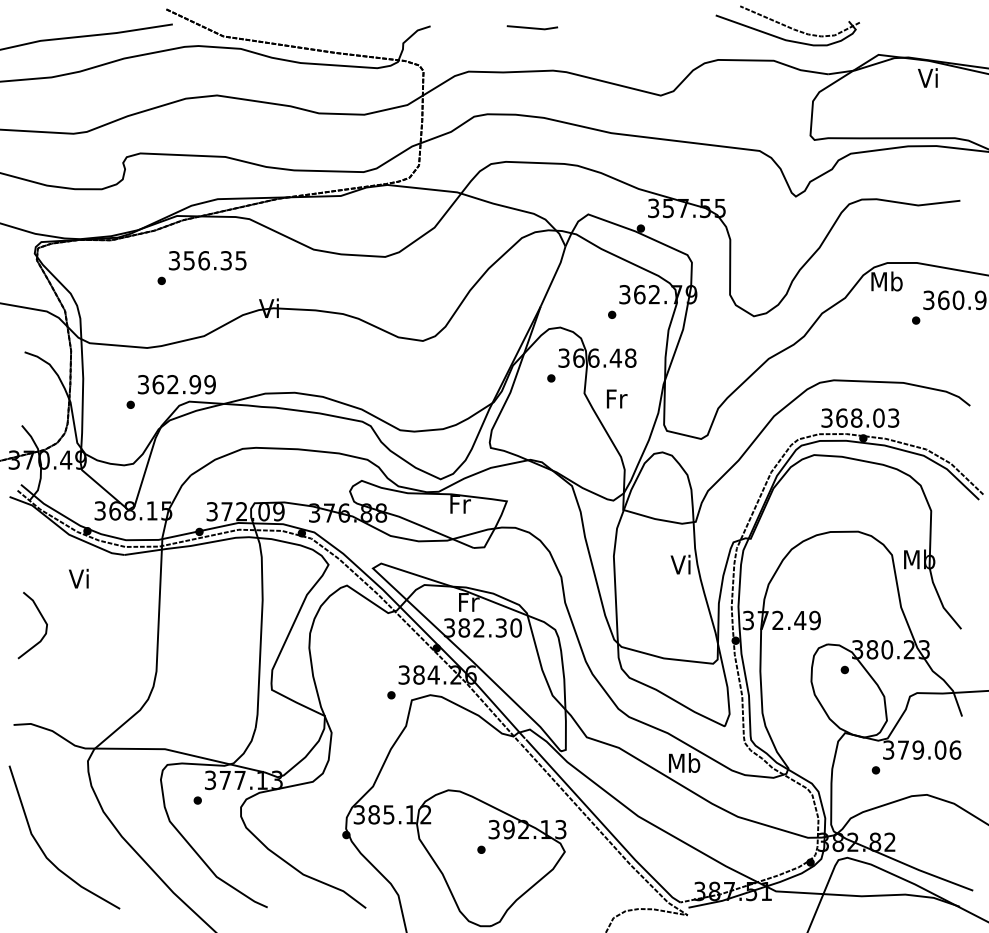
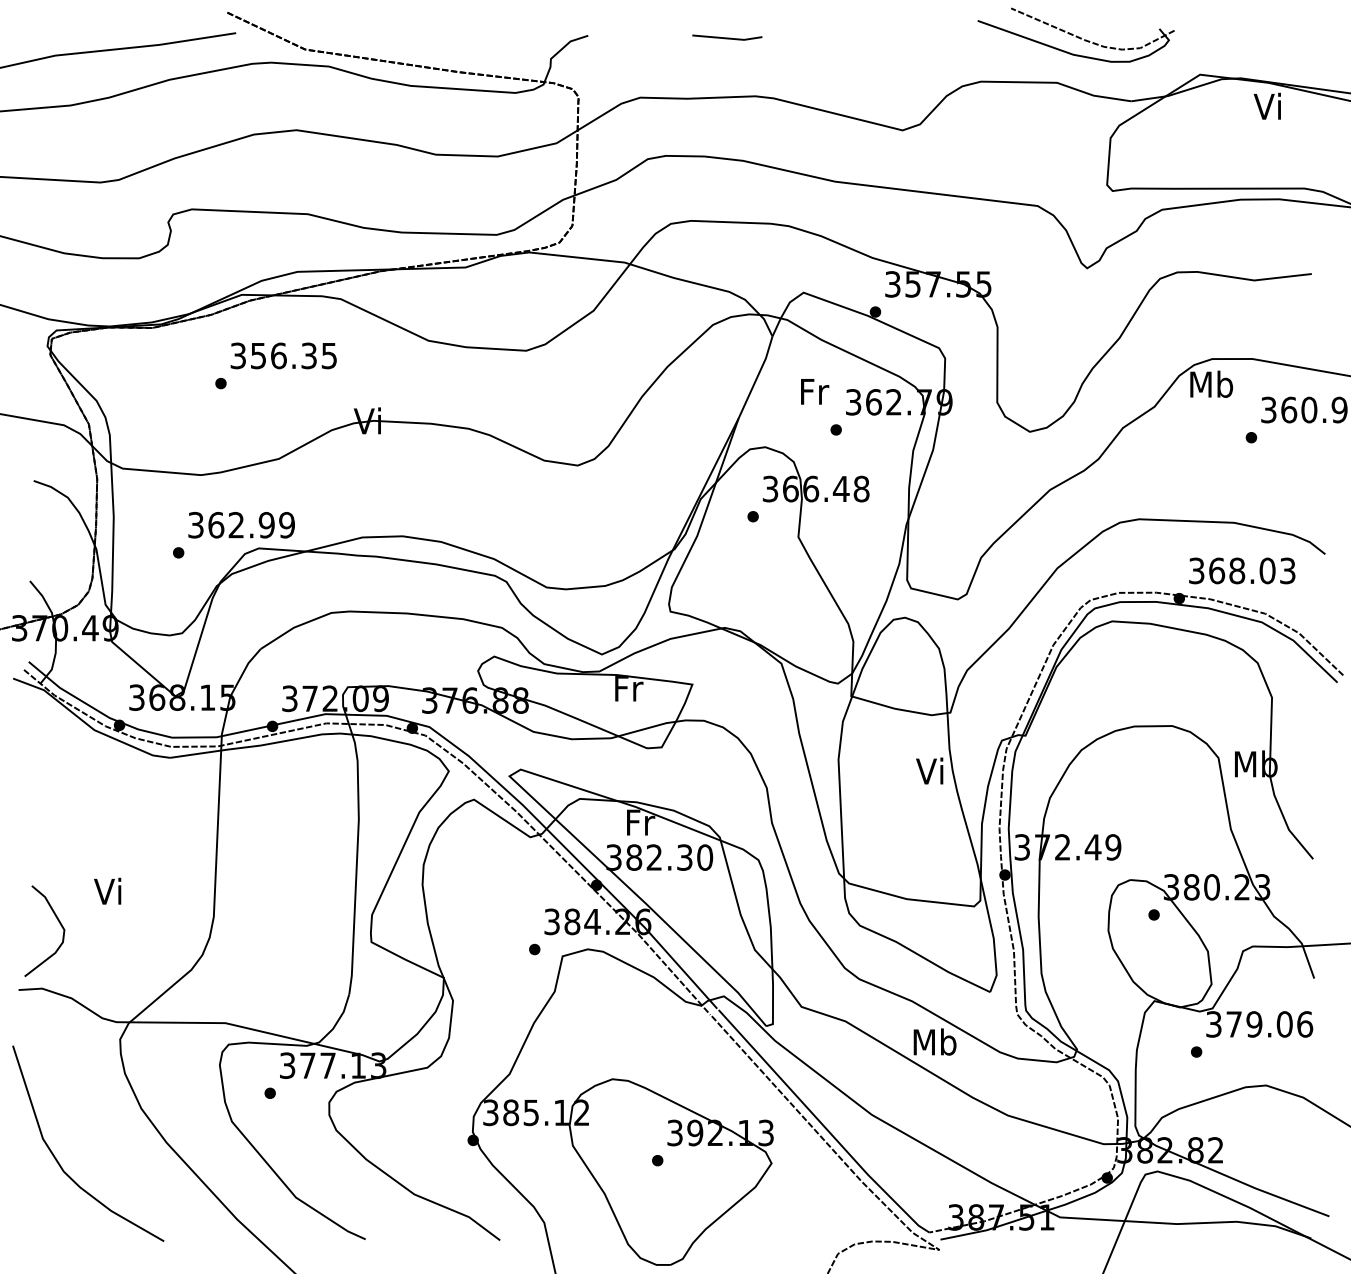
text: (617, 398) -> (815, 391), moved
text: (860, 417) -> (1242, 570), moved
text: (78, 578) -> (107, 890), moved
curve: (42, 619) -> (58, 922), moved

